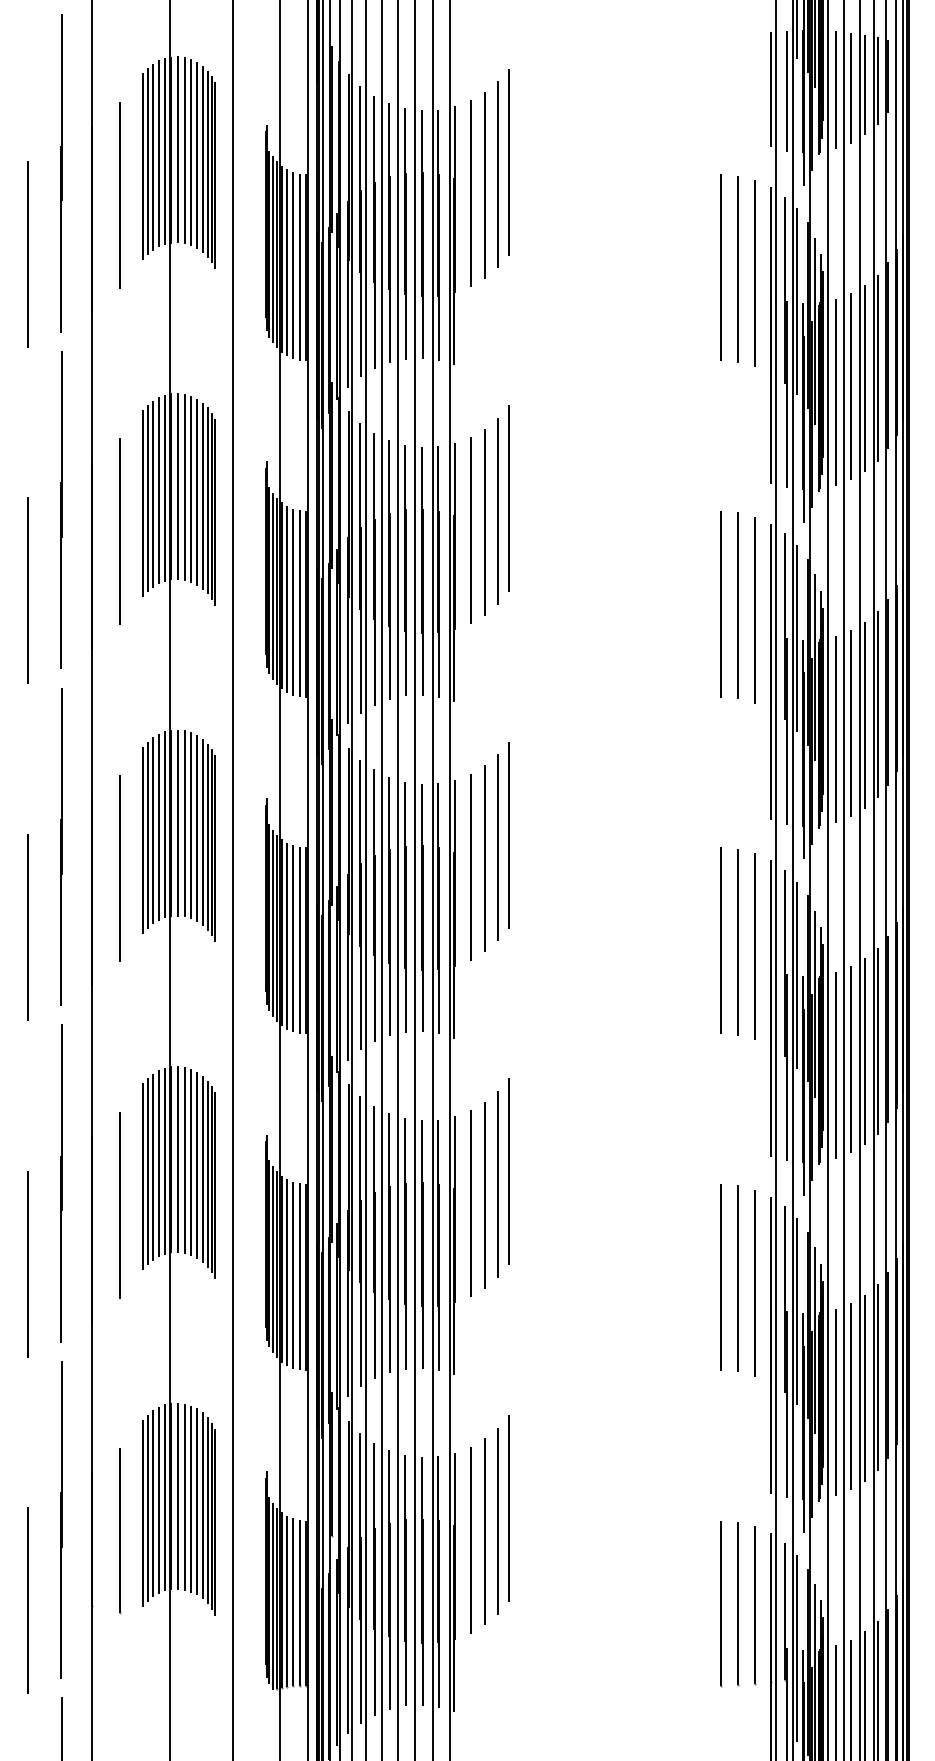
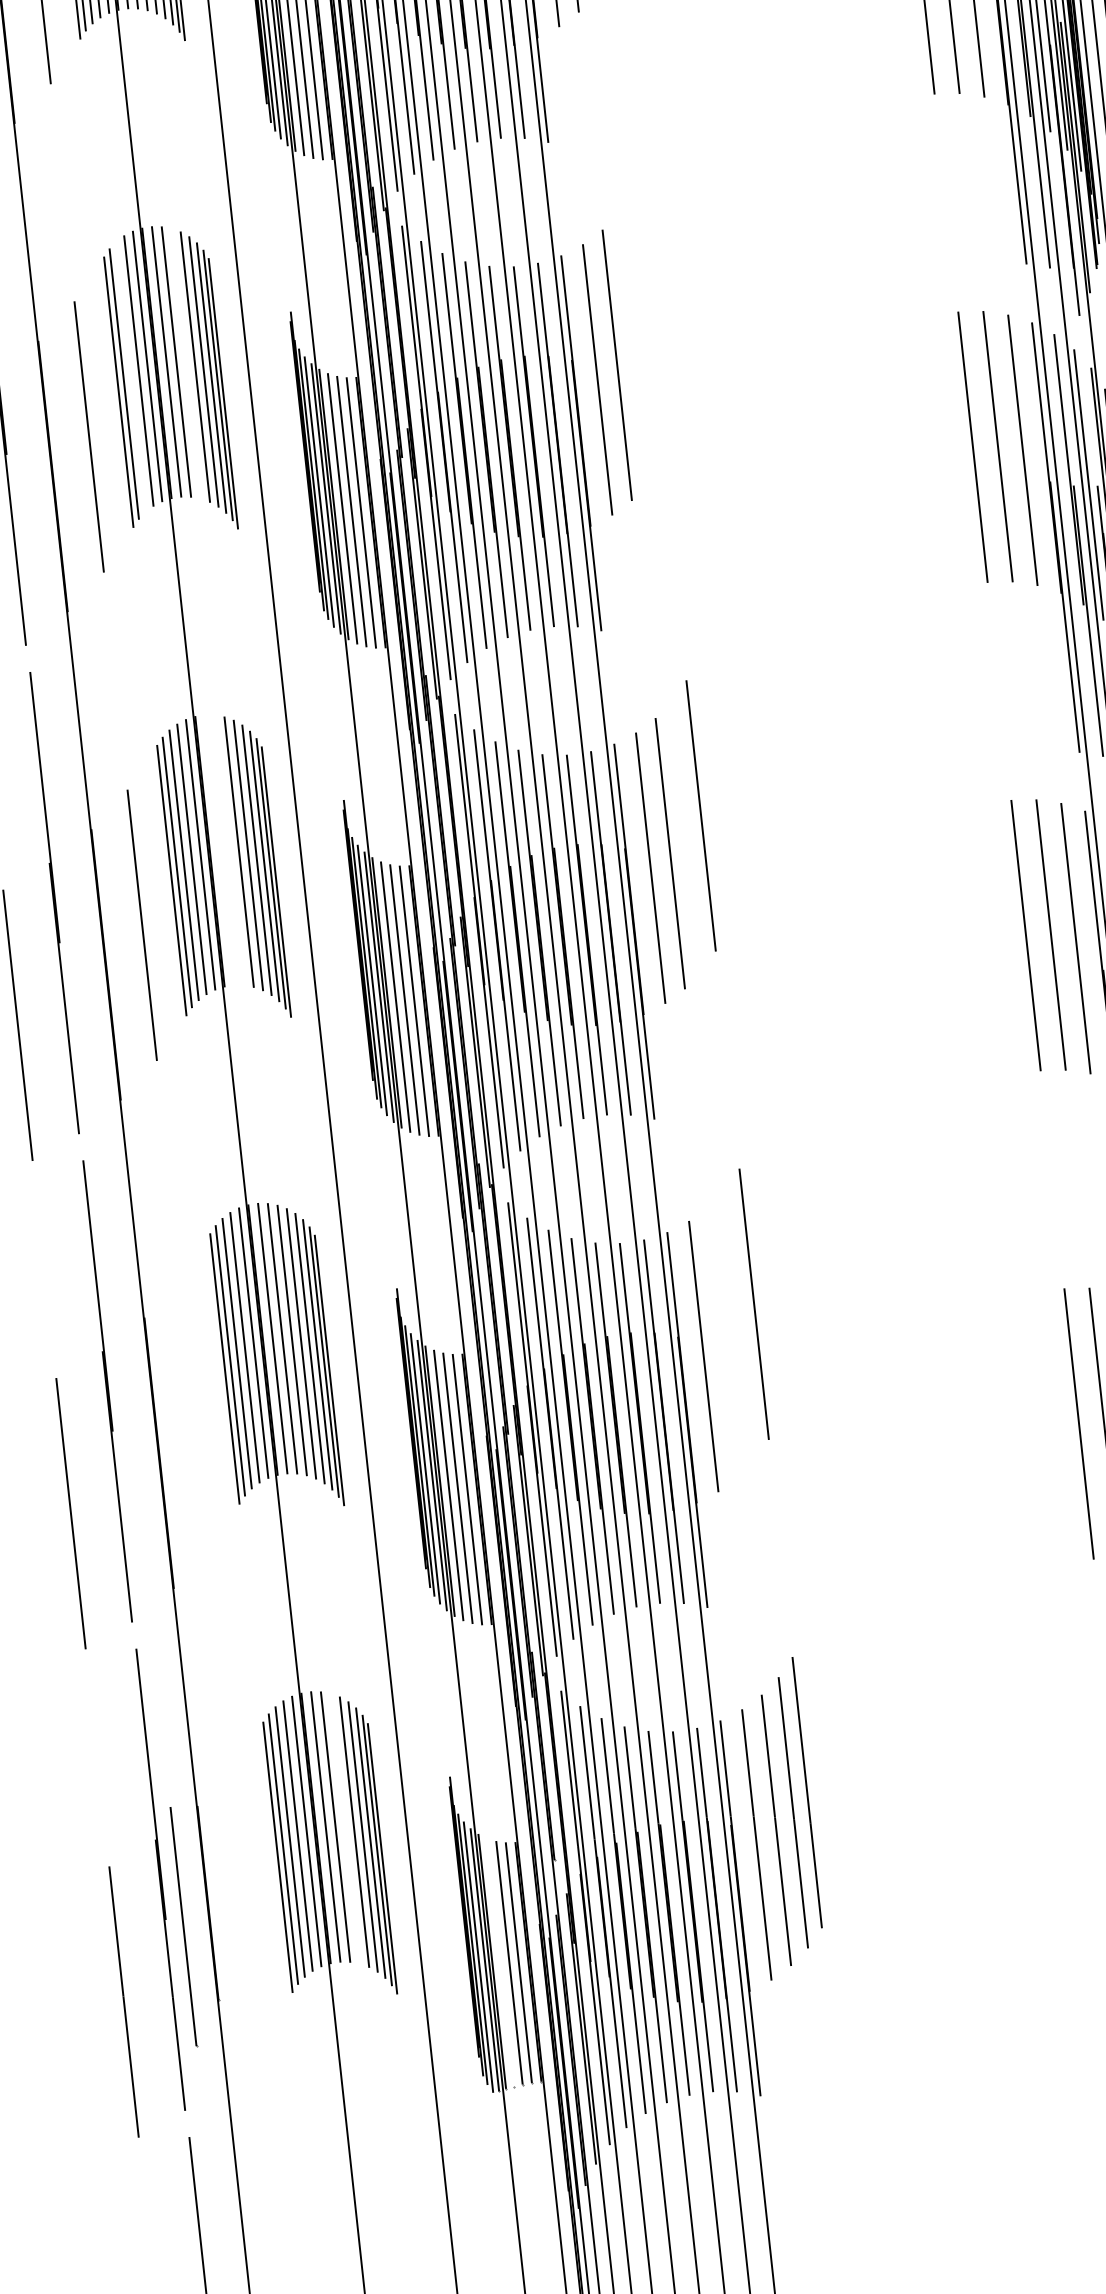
line: (191, 488) -> (186, 362), removed
line: (152, 493) -> (130, 376), removed
line: (508, 498) -> (647, 327), removed
line: (497, 510) -> (633, 346), removed
line: (178, 822) -> (220, 849), removed
line: (184, 823) -> (228, 849), removed
line: (497, 847) -> (686, 835), removed
line: (497, 1184) -> (739, 1324), removed
line: (484, 1194) -> (722, 1340), removed
line: (119, 1205) -> (194, 1414), removed
line: (191, 1498) -> (345, 1828), removed
line: (120, 1531) -> (184, 1927), moved
line: (287, 1601) -> (500, 1962), removed

